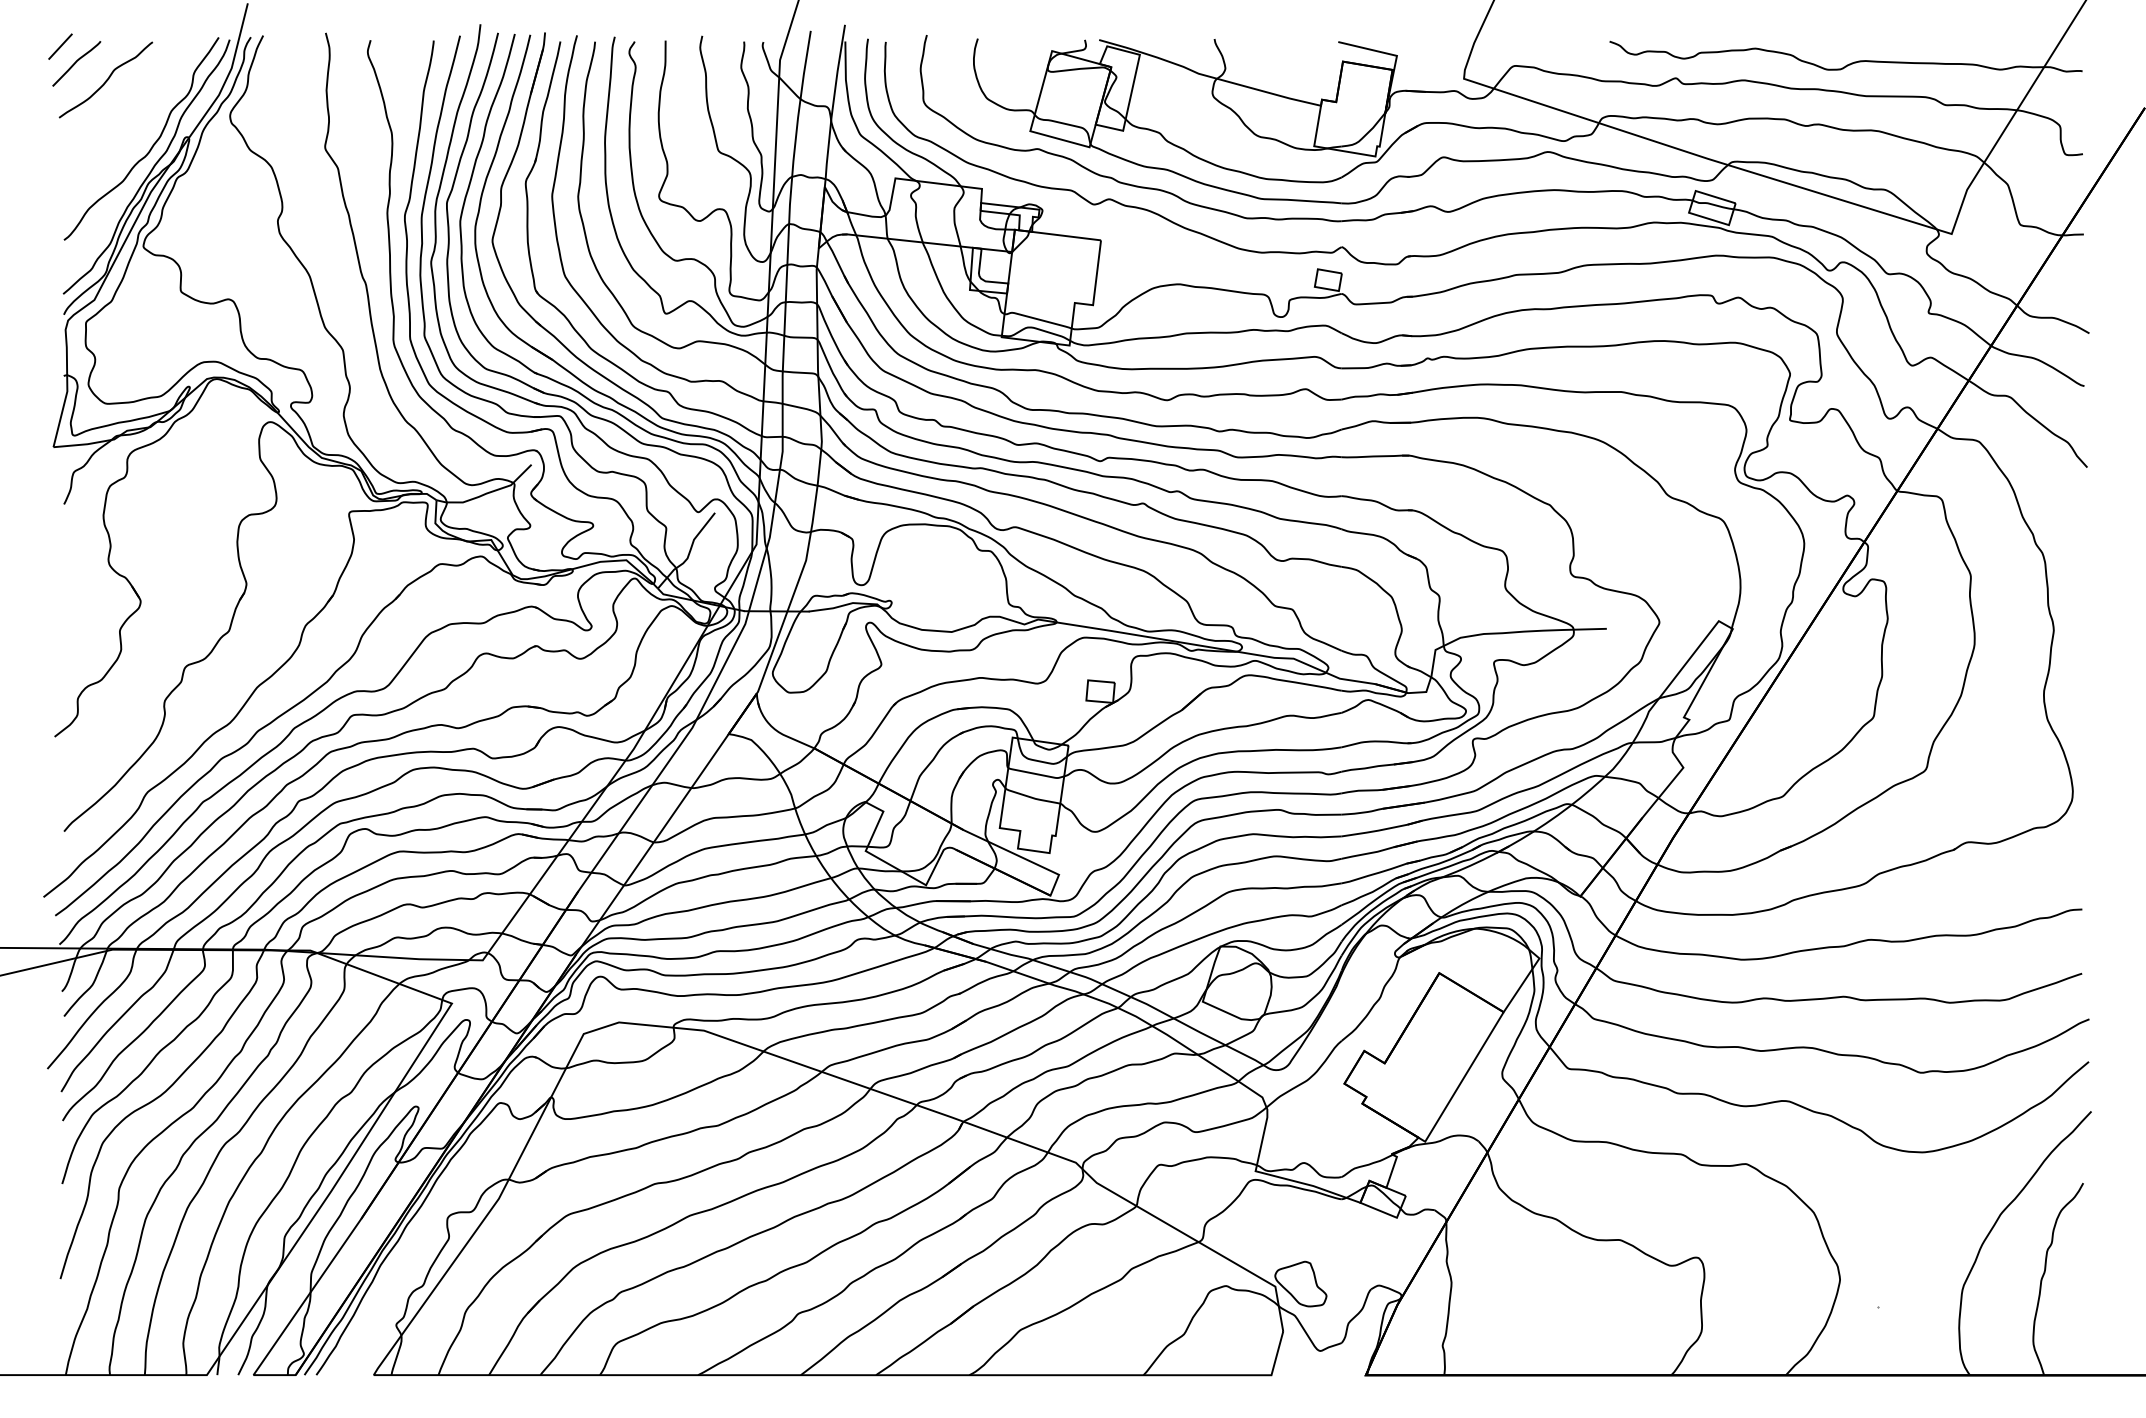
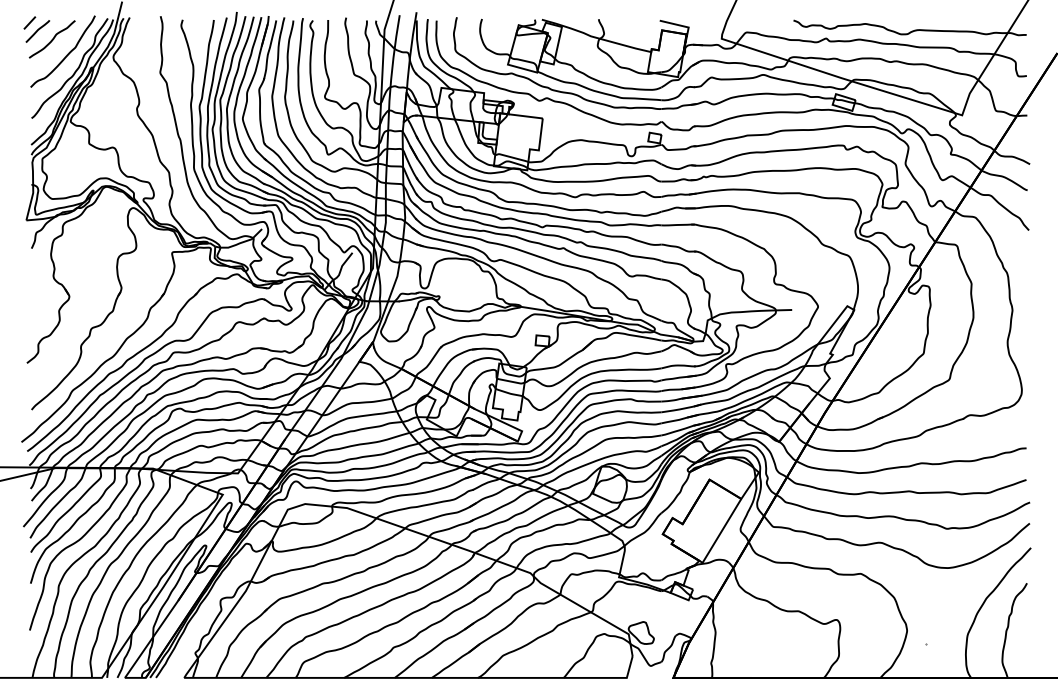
curve: (134, 110) -> (66, 54), added

